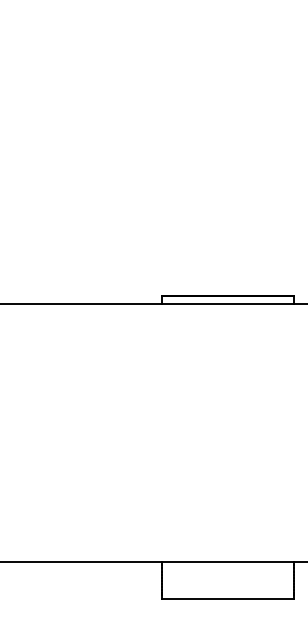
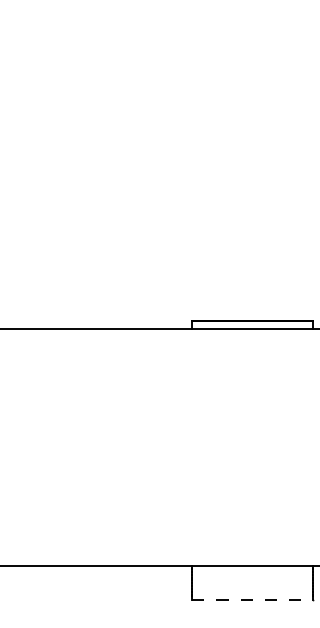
line: (227, 598) -> (252, 599), solid -> dashed

